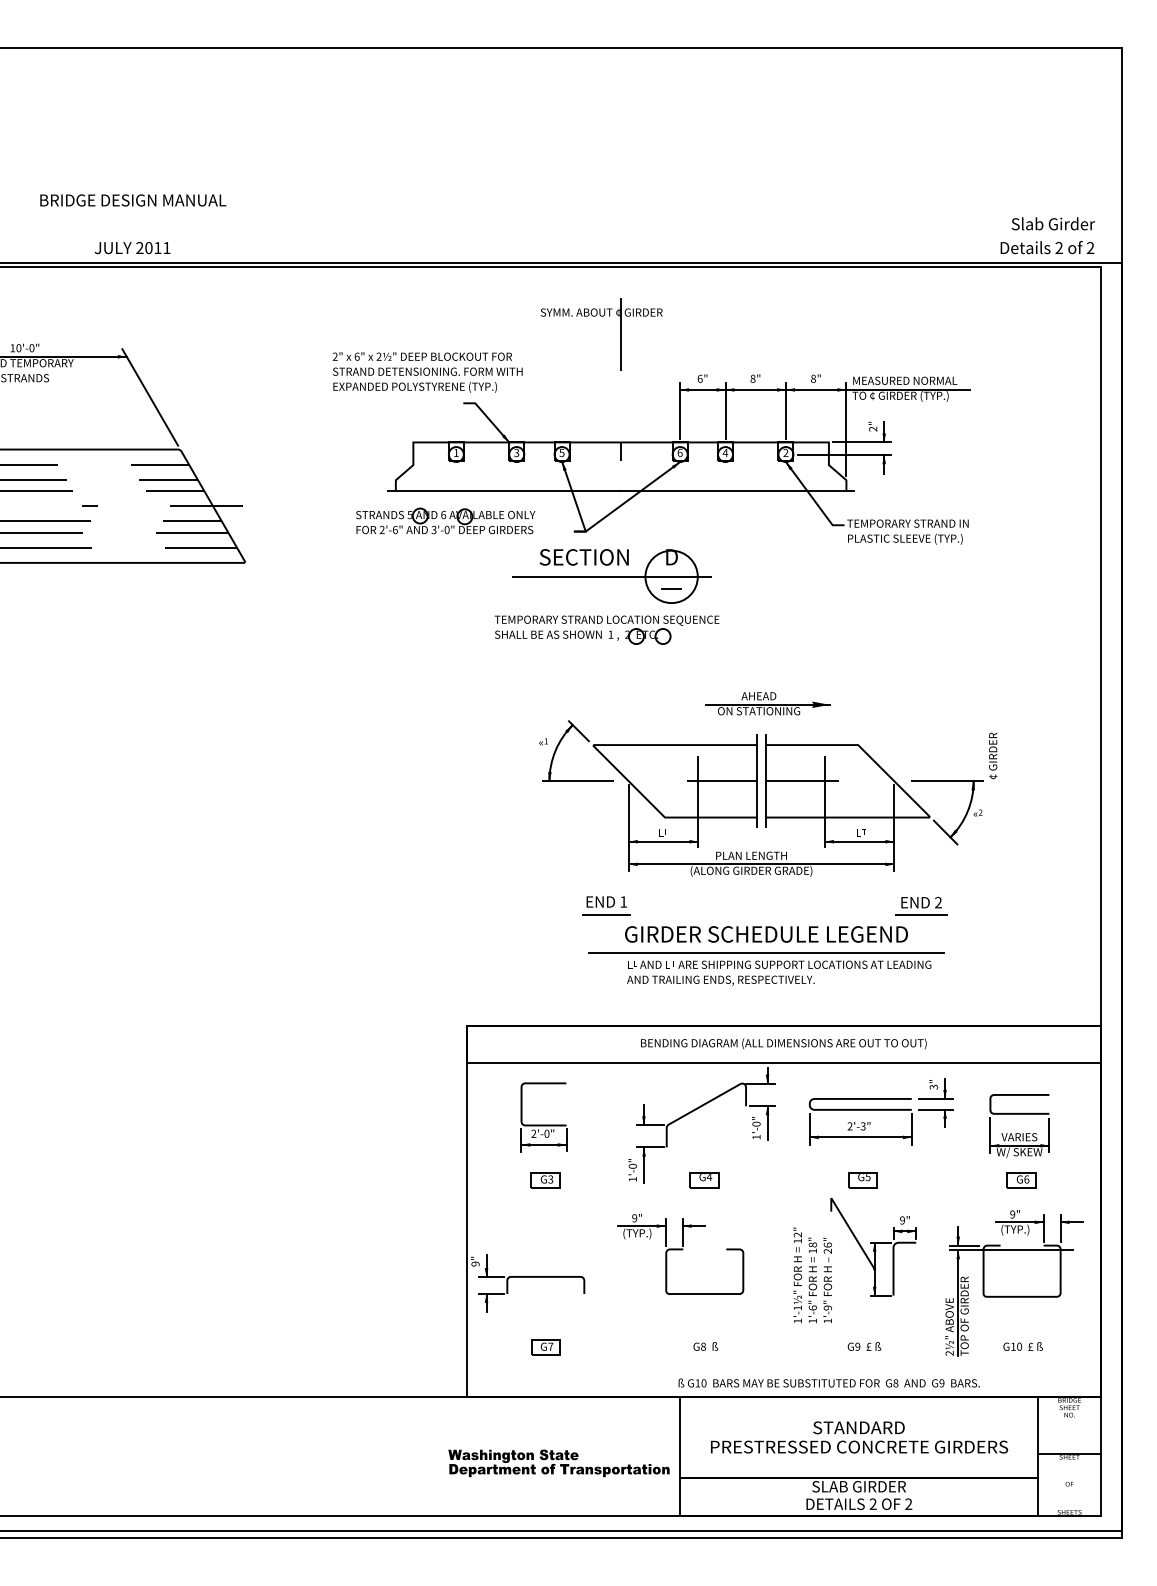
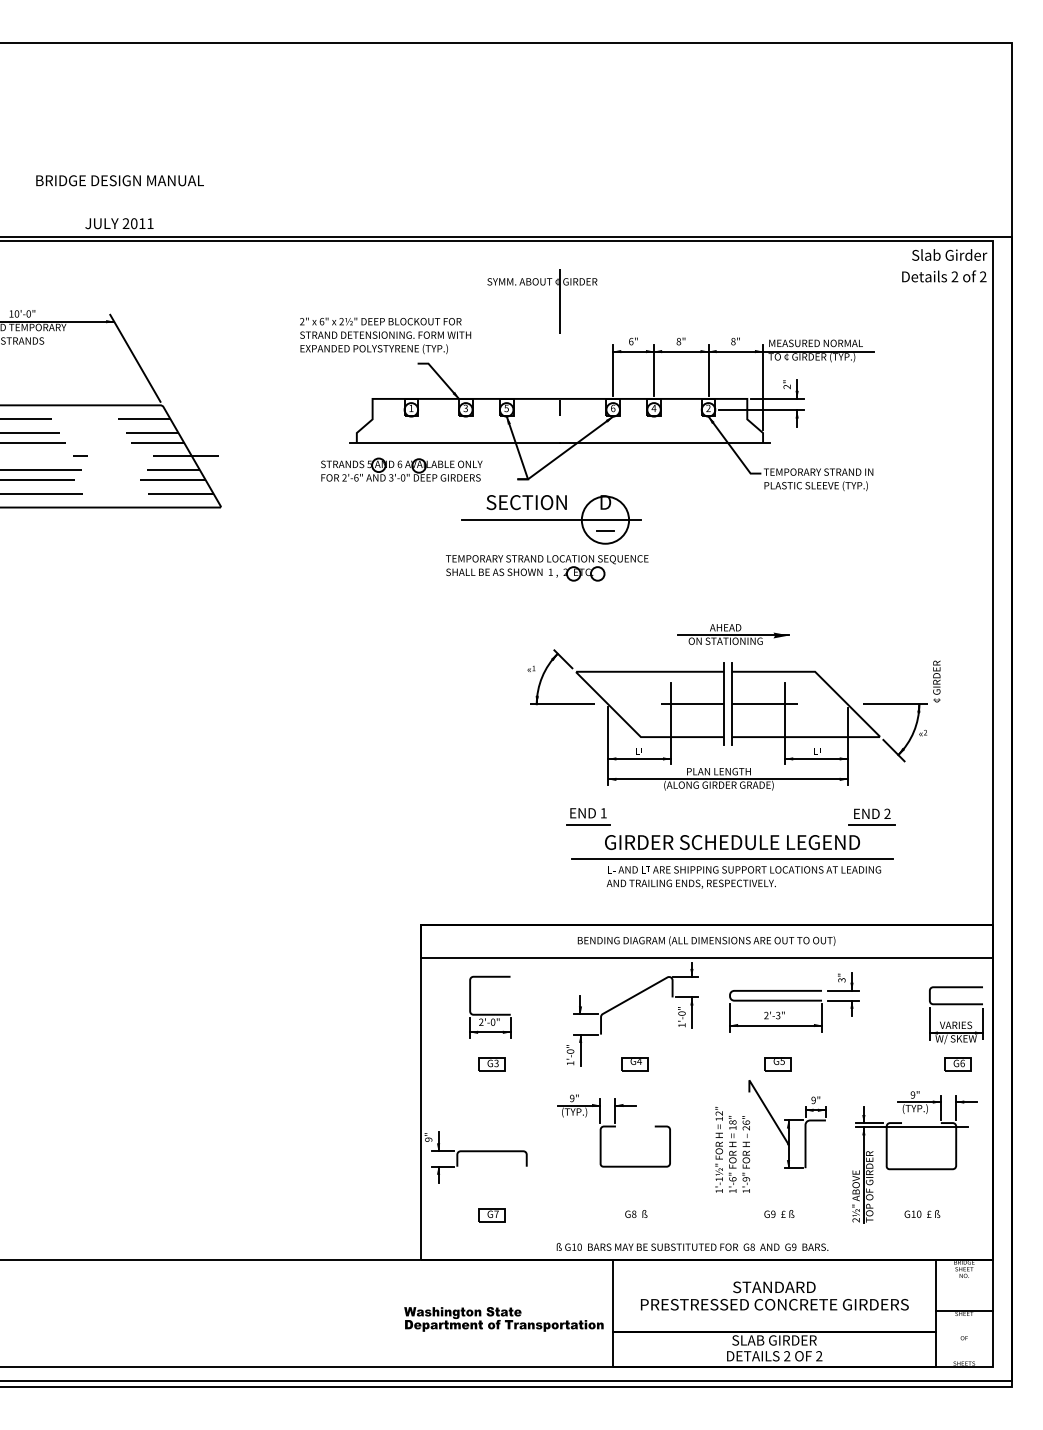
text: (1047, 235) -> (944, 265), moved
part: (766, 827) -> (732, 746), moved
part: (1019, 1141) -> (956, 1029), moved
text: (828, 1382) -> (691, 1246), moved

